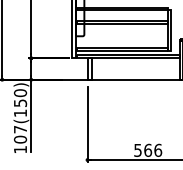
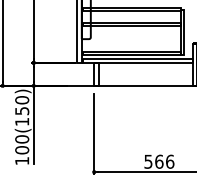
text: (20, 129) -> (22, 139), 107(150) -> 100(150)

